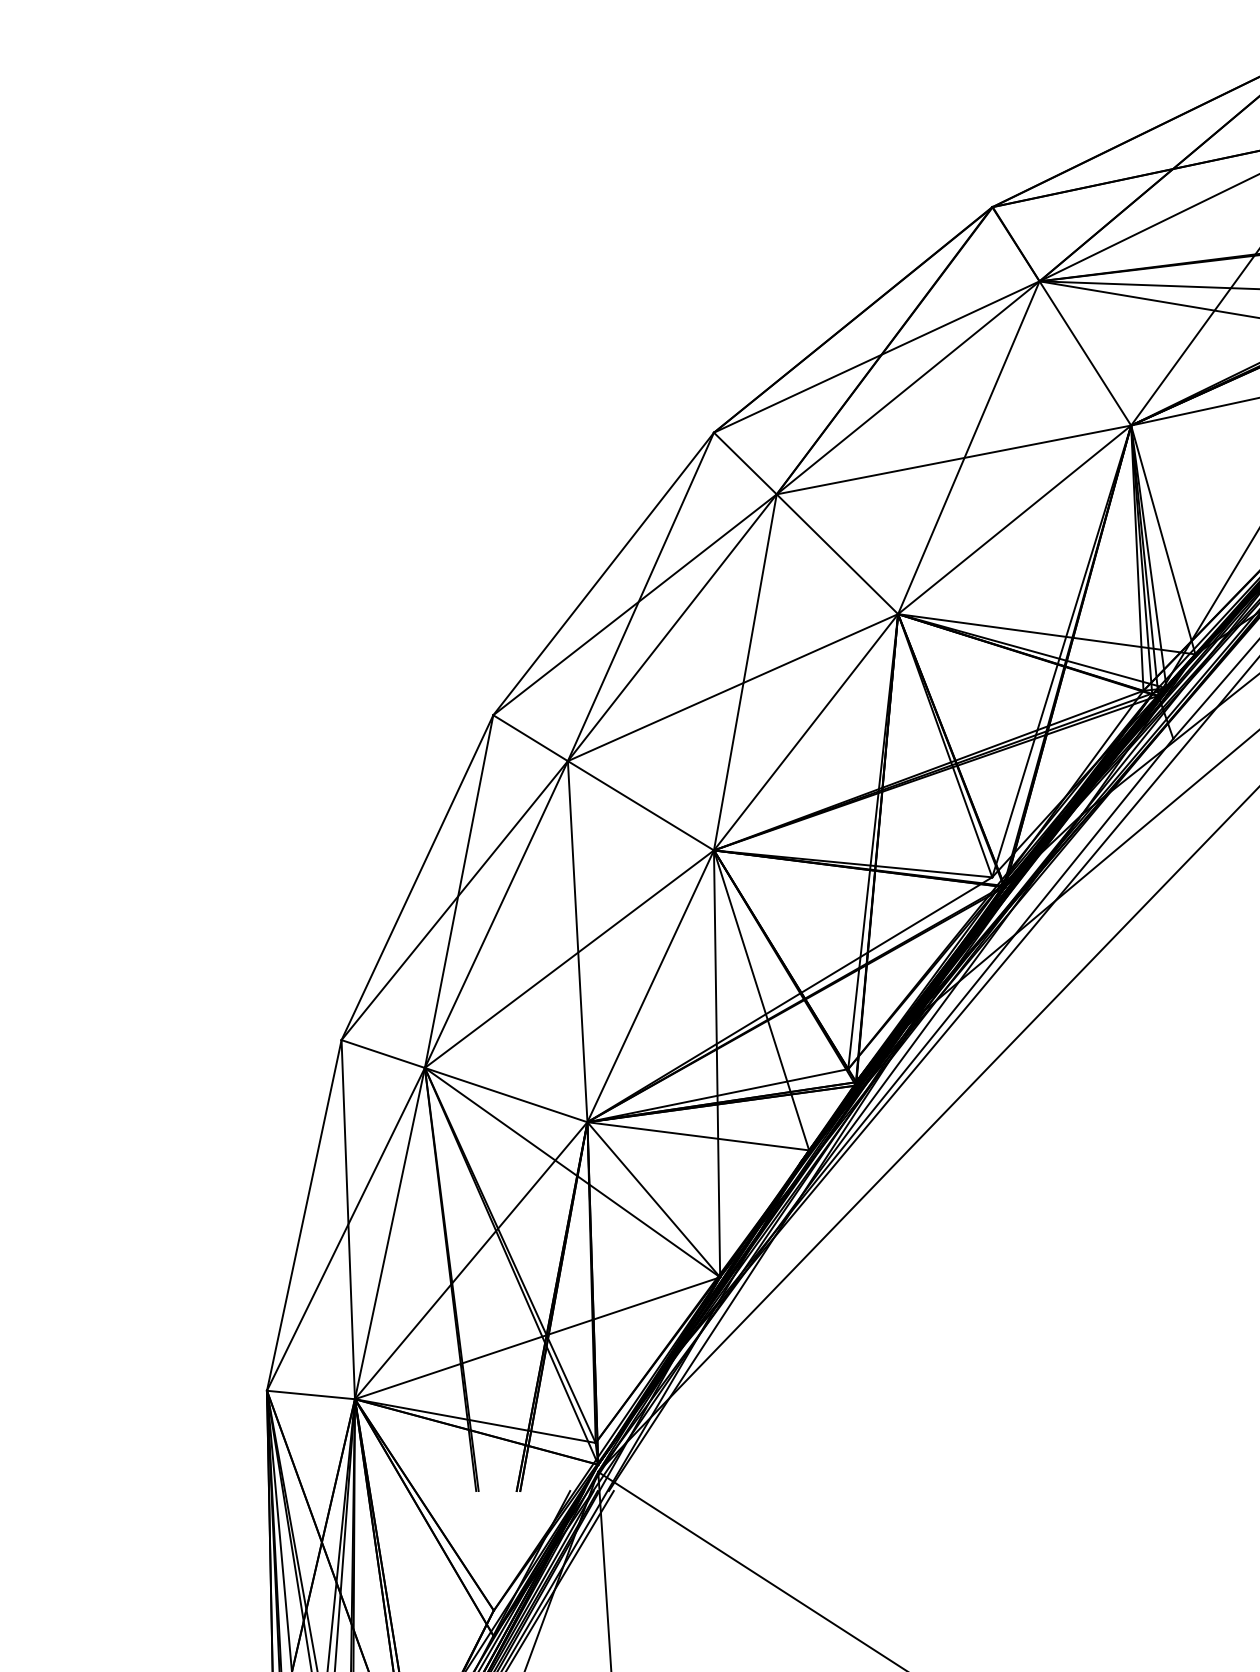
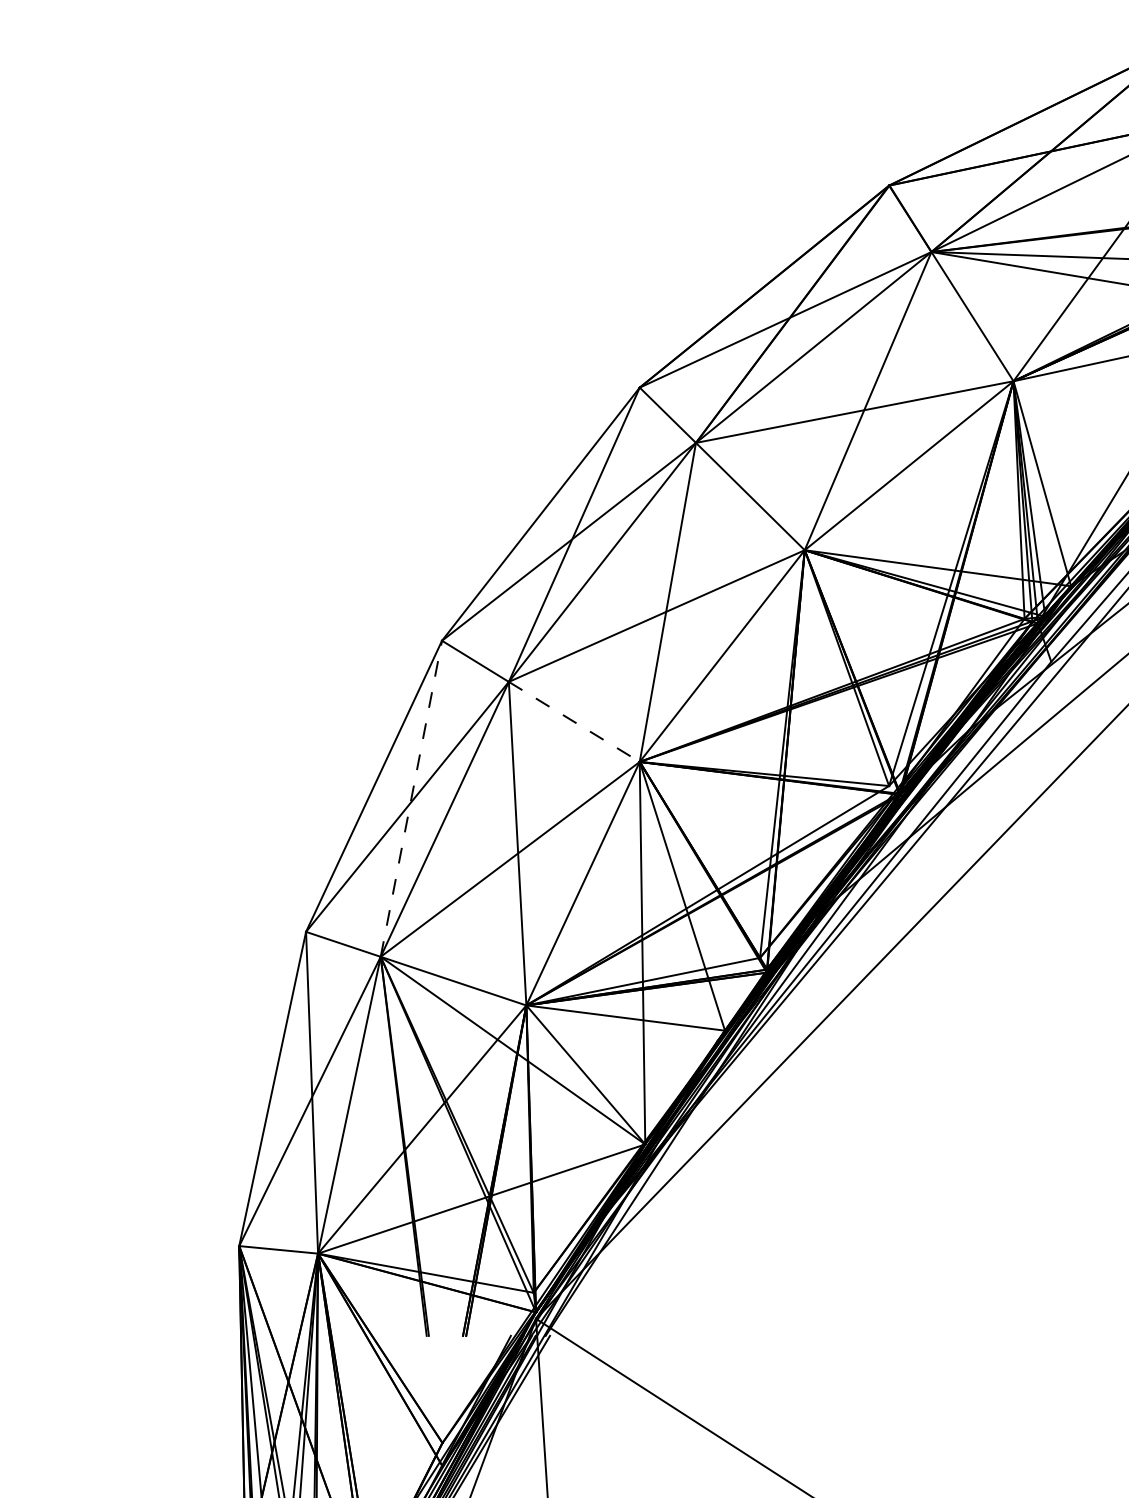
line: (640, 805) -> (573, 721), solid -> dashed
line: (459, 891) -> (411, 798), solid -> dashed

